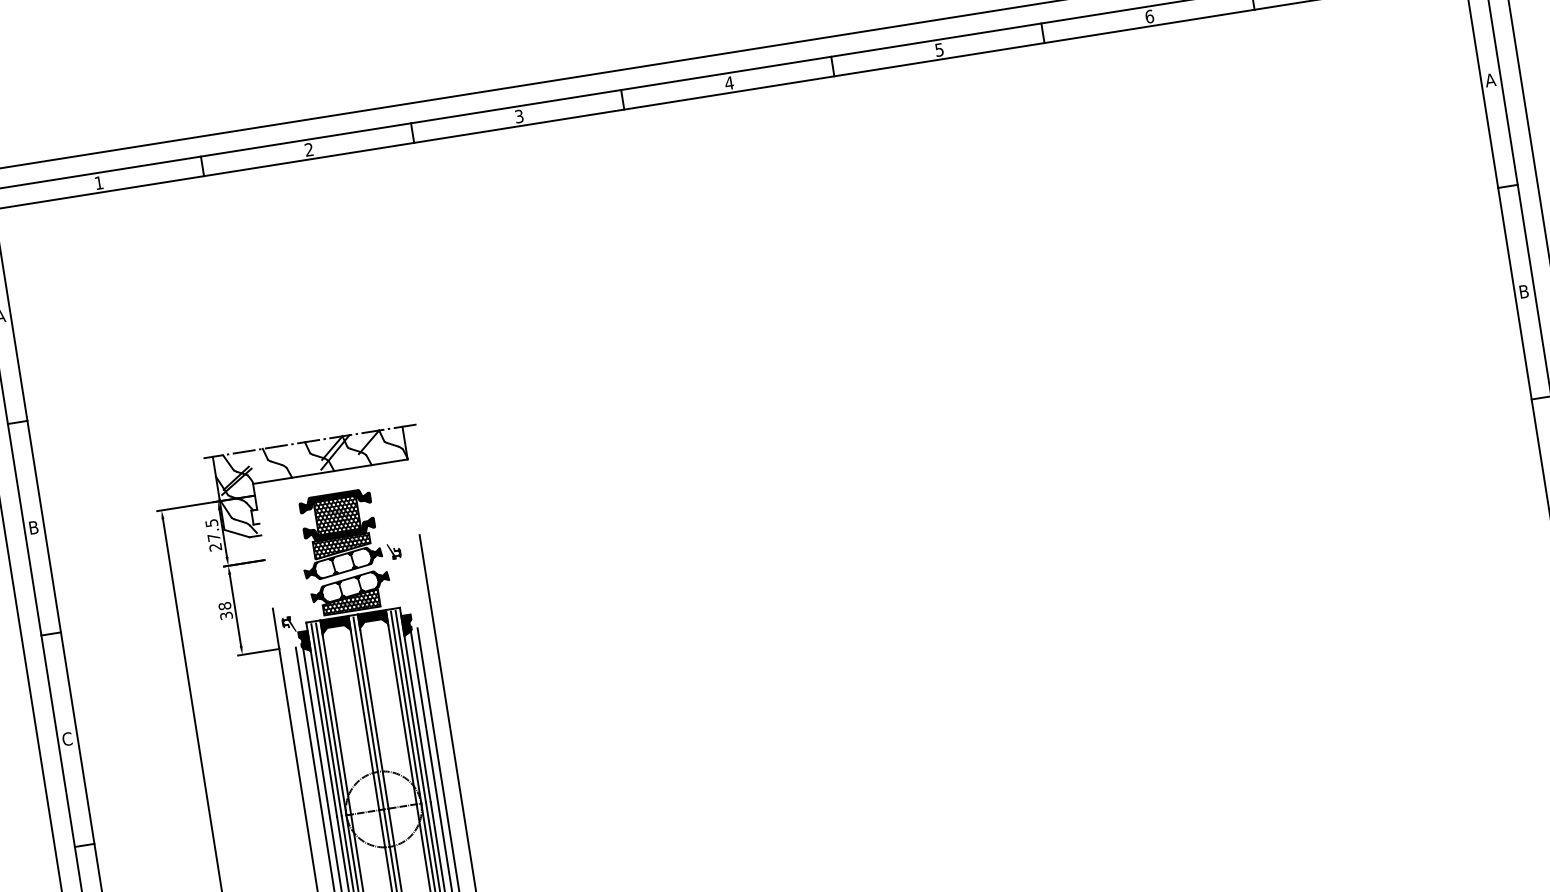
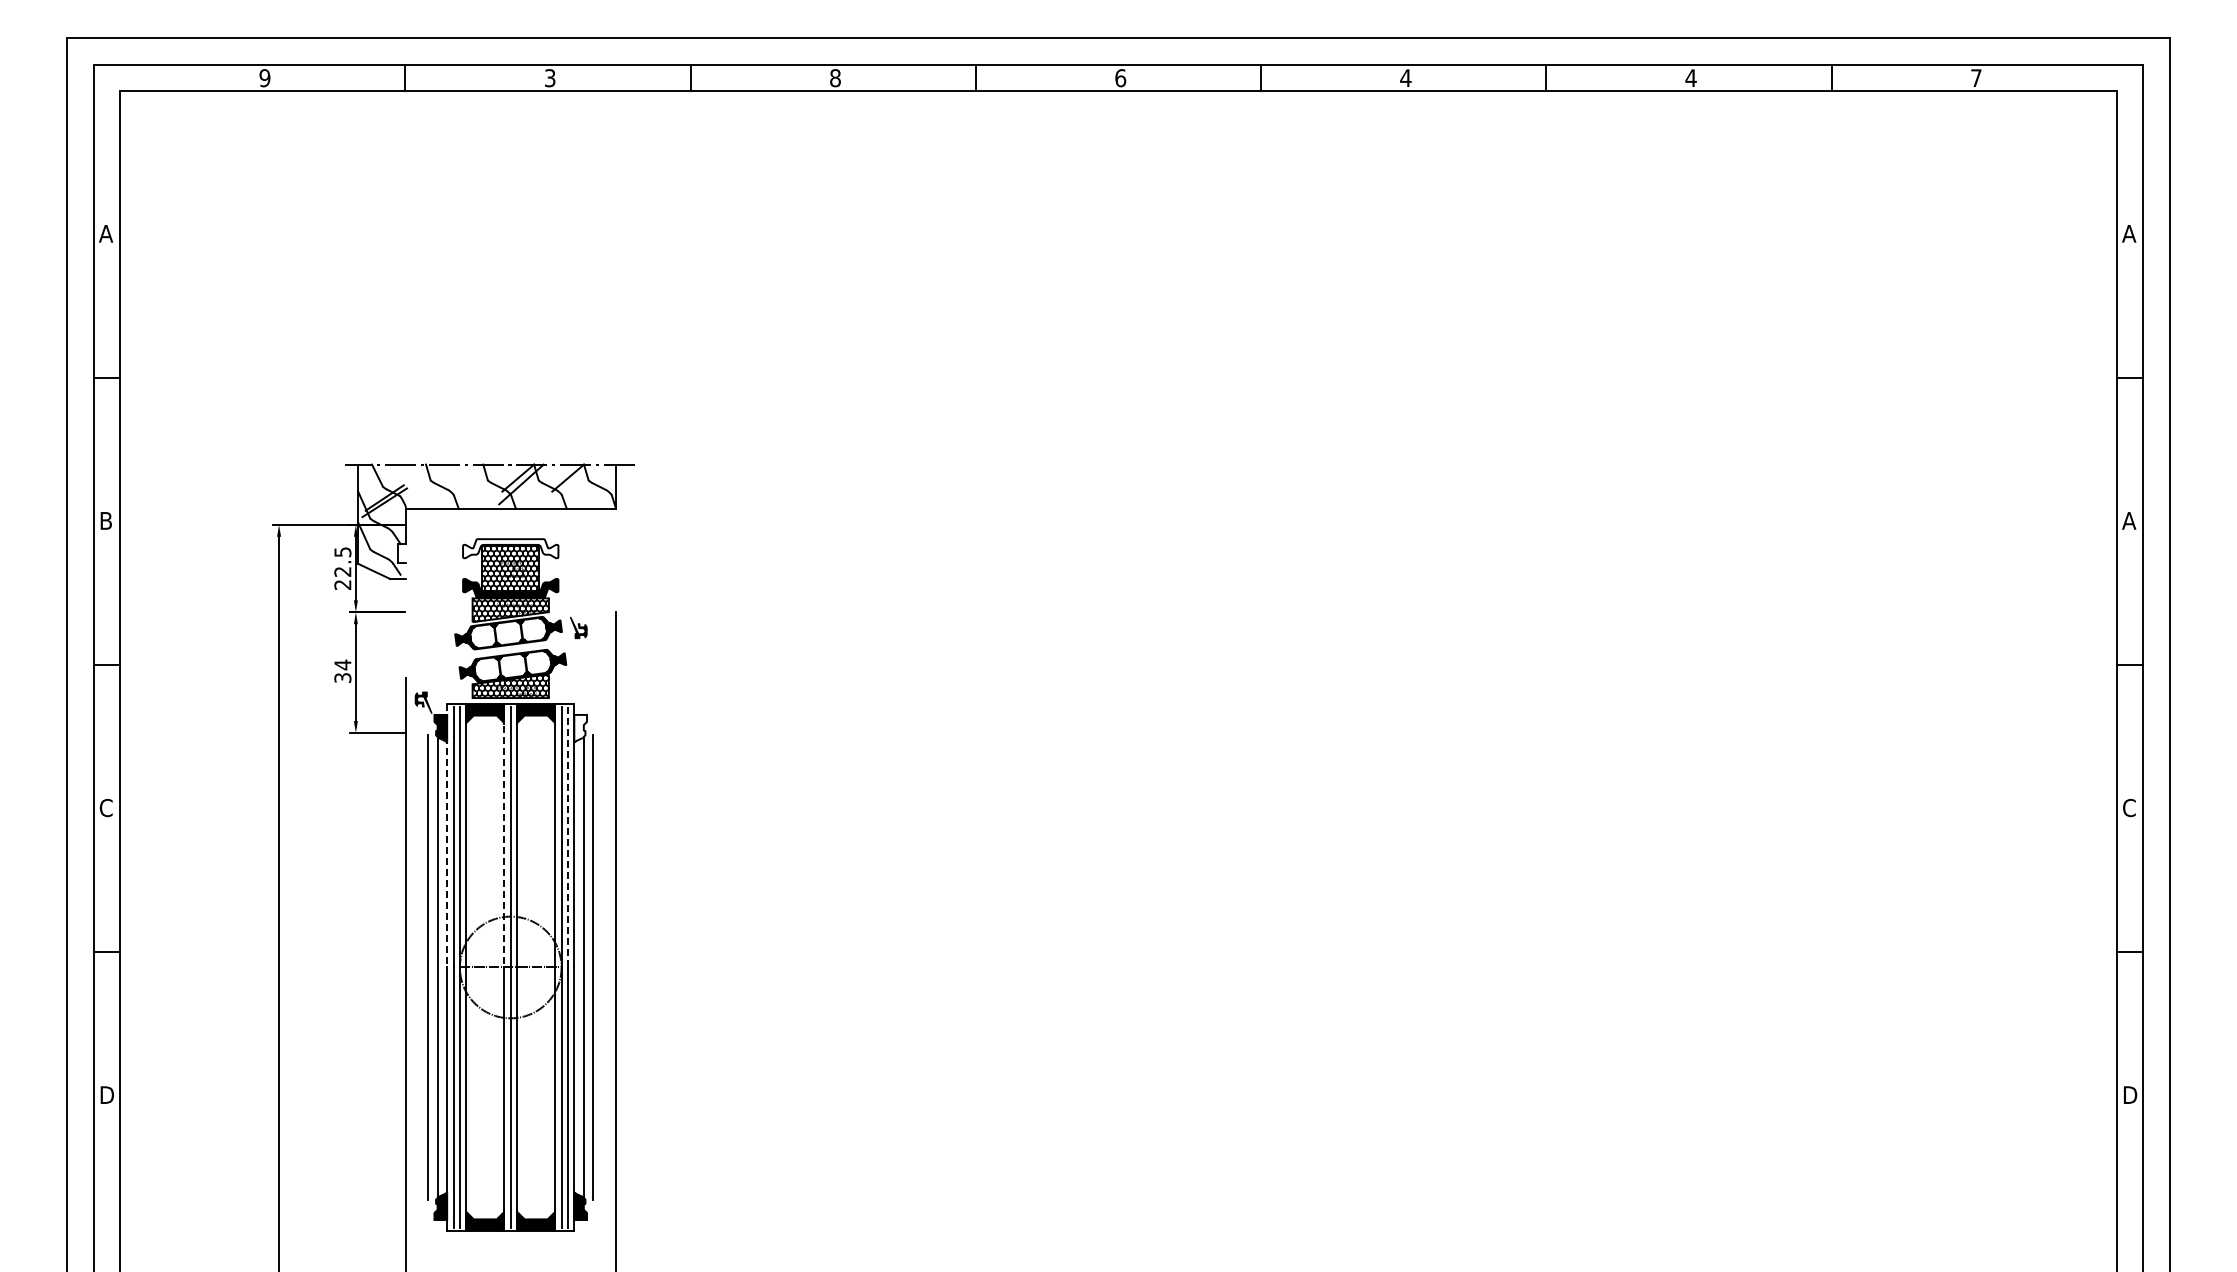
text: (1149, 16) -> (1690, 78), 6 -> 4
text: (939, 50) -> (1405, 78), 5 -> 4
text: (729, 83) -> (1120, 78), 4 -> 6
text: (519, 116) -> (835, 78), 3 -> 8
text: (309, 149) -> (550, 78), 2 -> 3
text: (98, 183) -> (264, 78), 1 -> 9
text: (1524, 291) -> (2129, 520), B -> A
fill: (334, 500) -> (510, 548), removed
text: (213, 537) -> (342, 571), 27.5 -> 22.5
text: (224, 605) -> (342, 664), 38 -> 34
fill: (407, 625) -> (580, 728), removed
line: (410, 707) -> (567, 837), solid -> dashed
line: (363, 712) -> (504, 835), solid -> dashed
line: (321, 719) -> (447, 835), solid -> dashed

